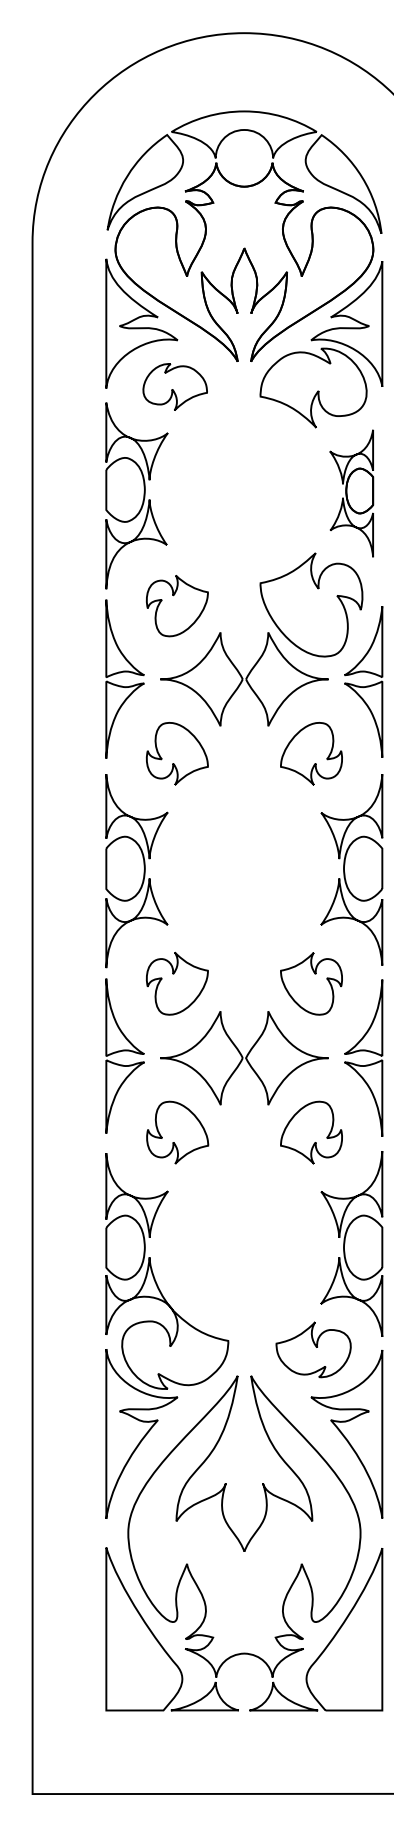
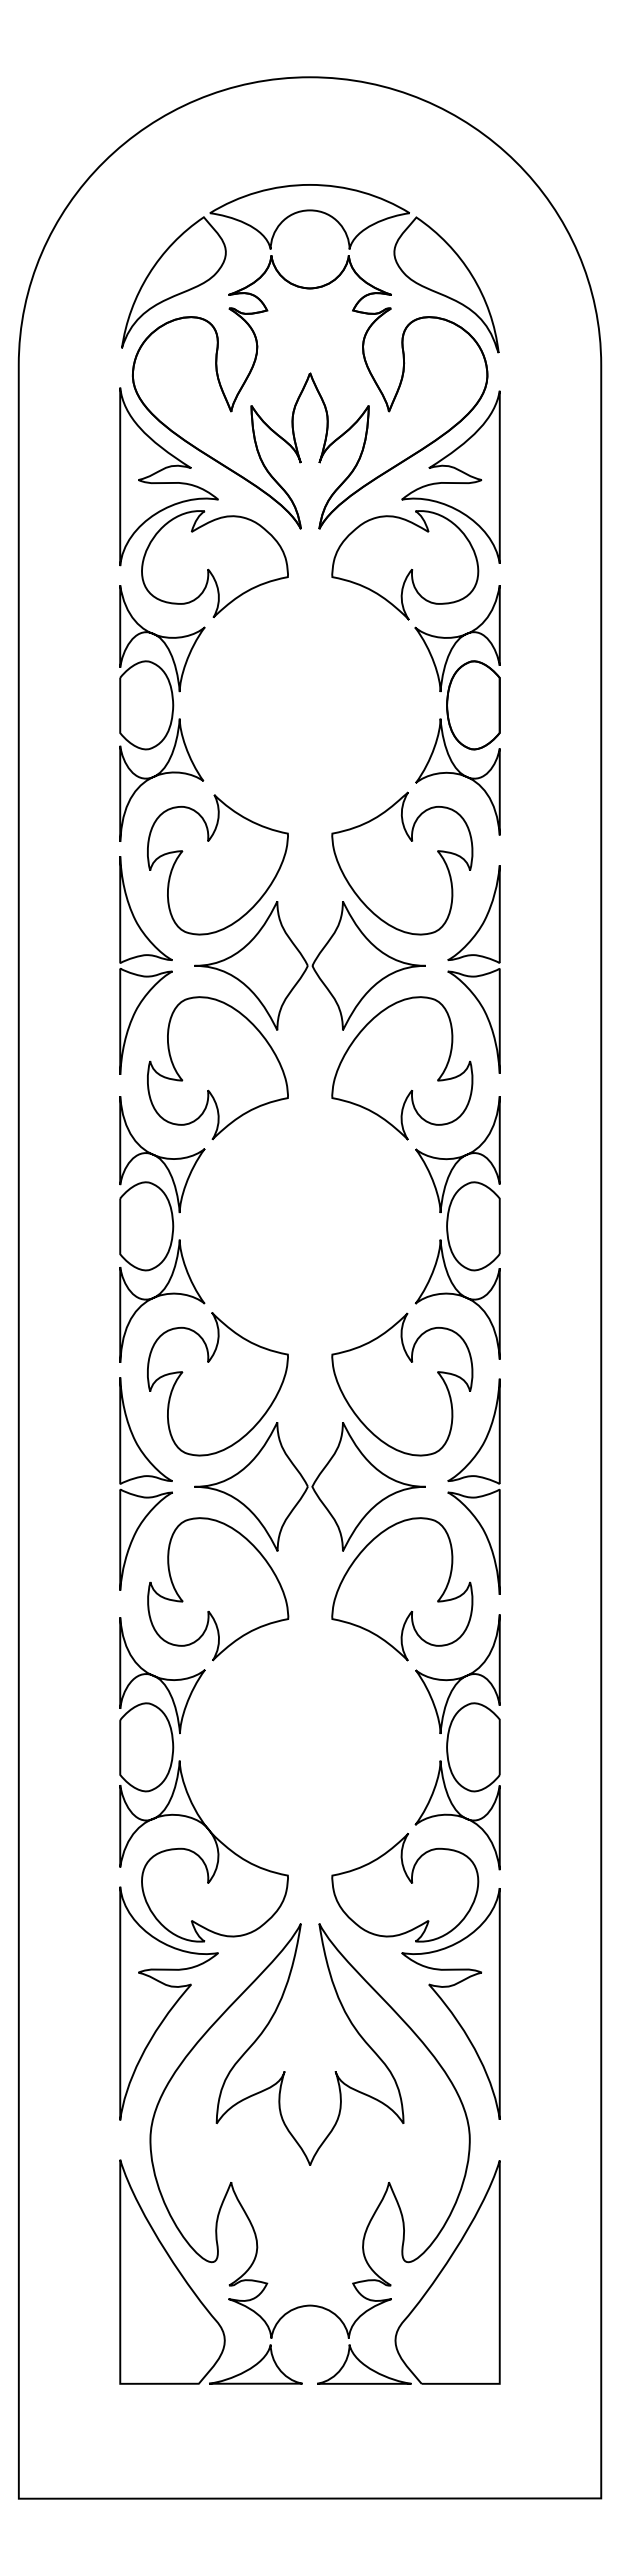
part: (174, 386) -> (214, 563), size x1.67
part: (351, 493) -> (457, 710), size x1.43
part: (177, 605) -> (217, 864), size x1.67
part: (177, 753) -> (217, 1068), size x1.67
part: (311, 753) -> (402, 1068), size x1.67
part: (177, 983) -> (217, 1384), size x1.67
part: (311, 983) -> (402, 1384), size x1.67
part: (177, 1132) -> (218, 1589), size x1.67
part: (311, 1132) -> (402, 1589), size x1.67
part: (313, 1349) -> (405, 1887), size x1.43

